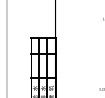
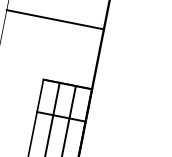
line: (30, 7) -> (54, 18), added

